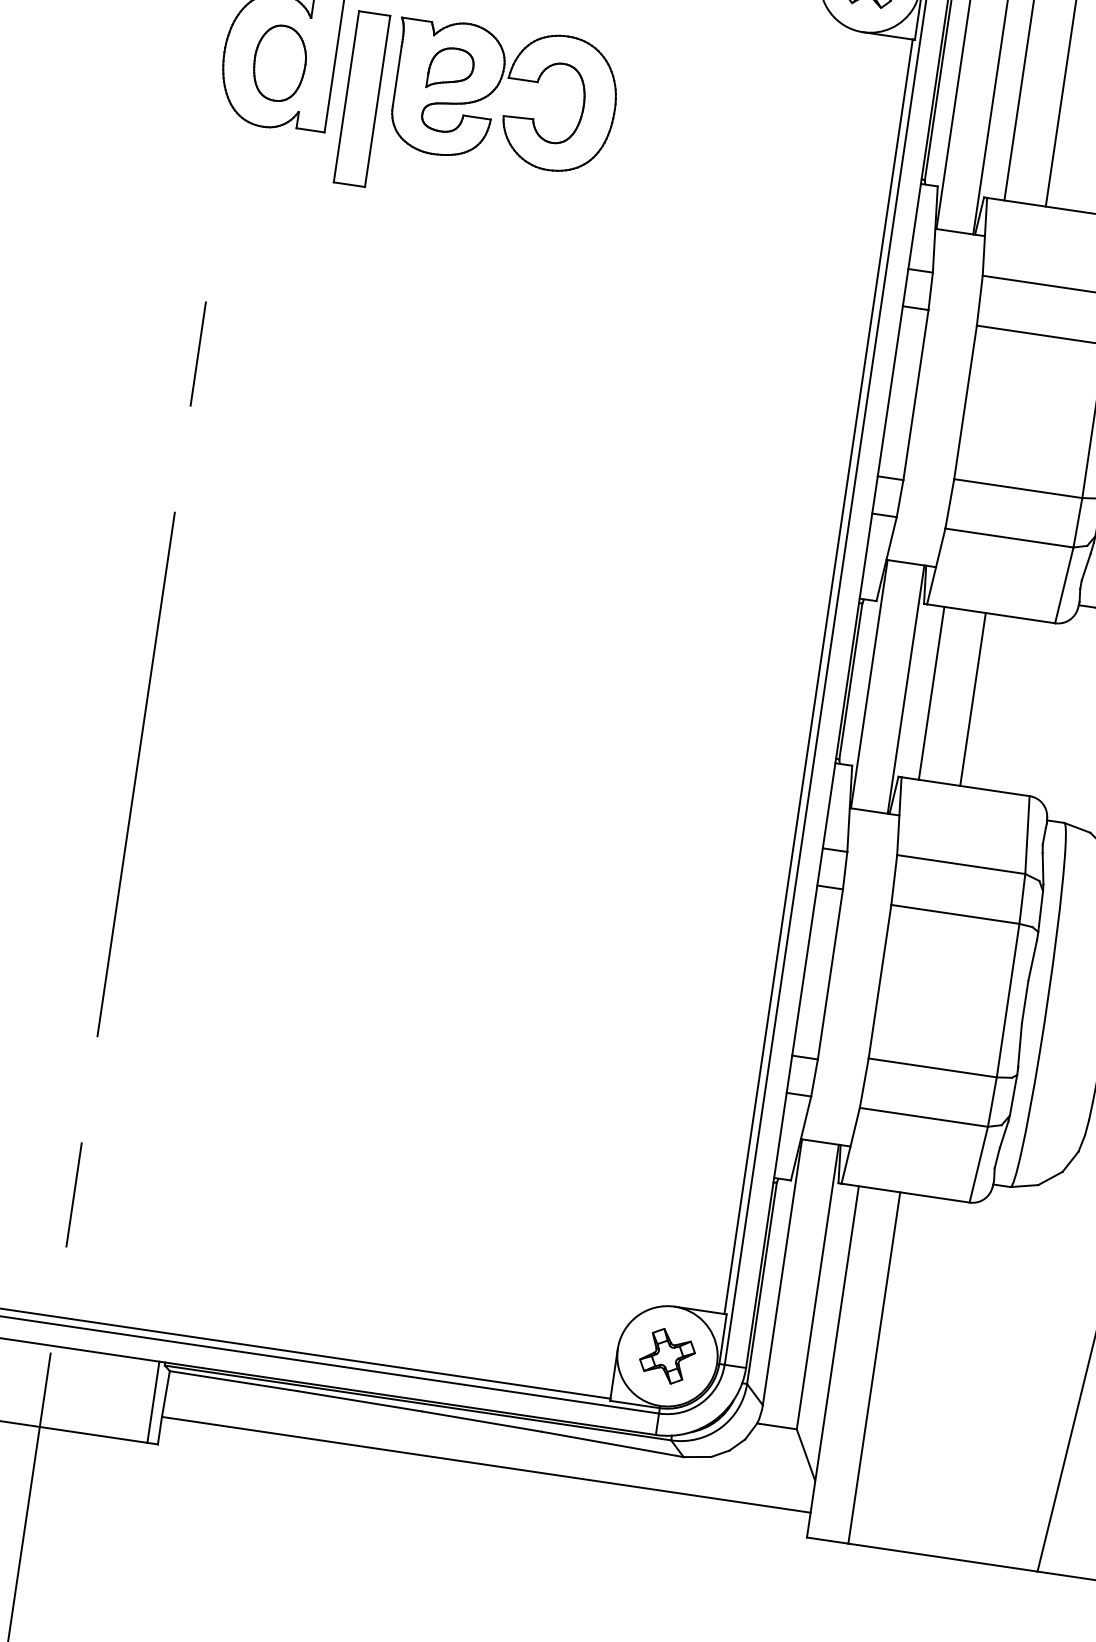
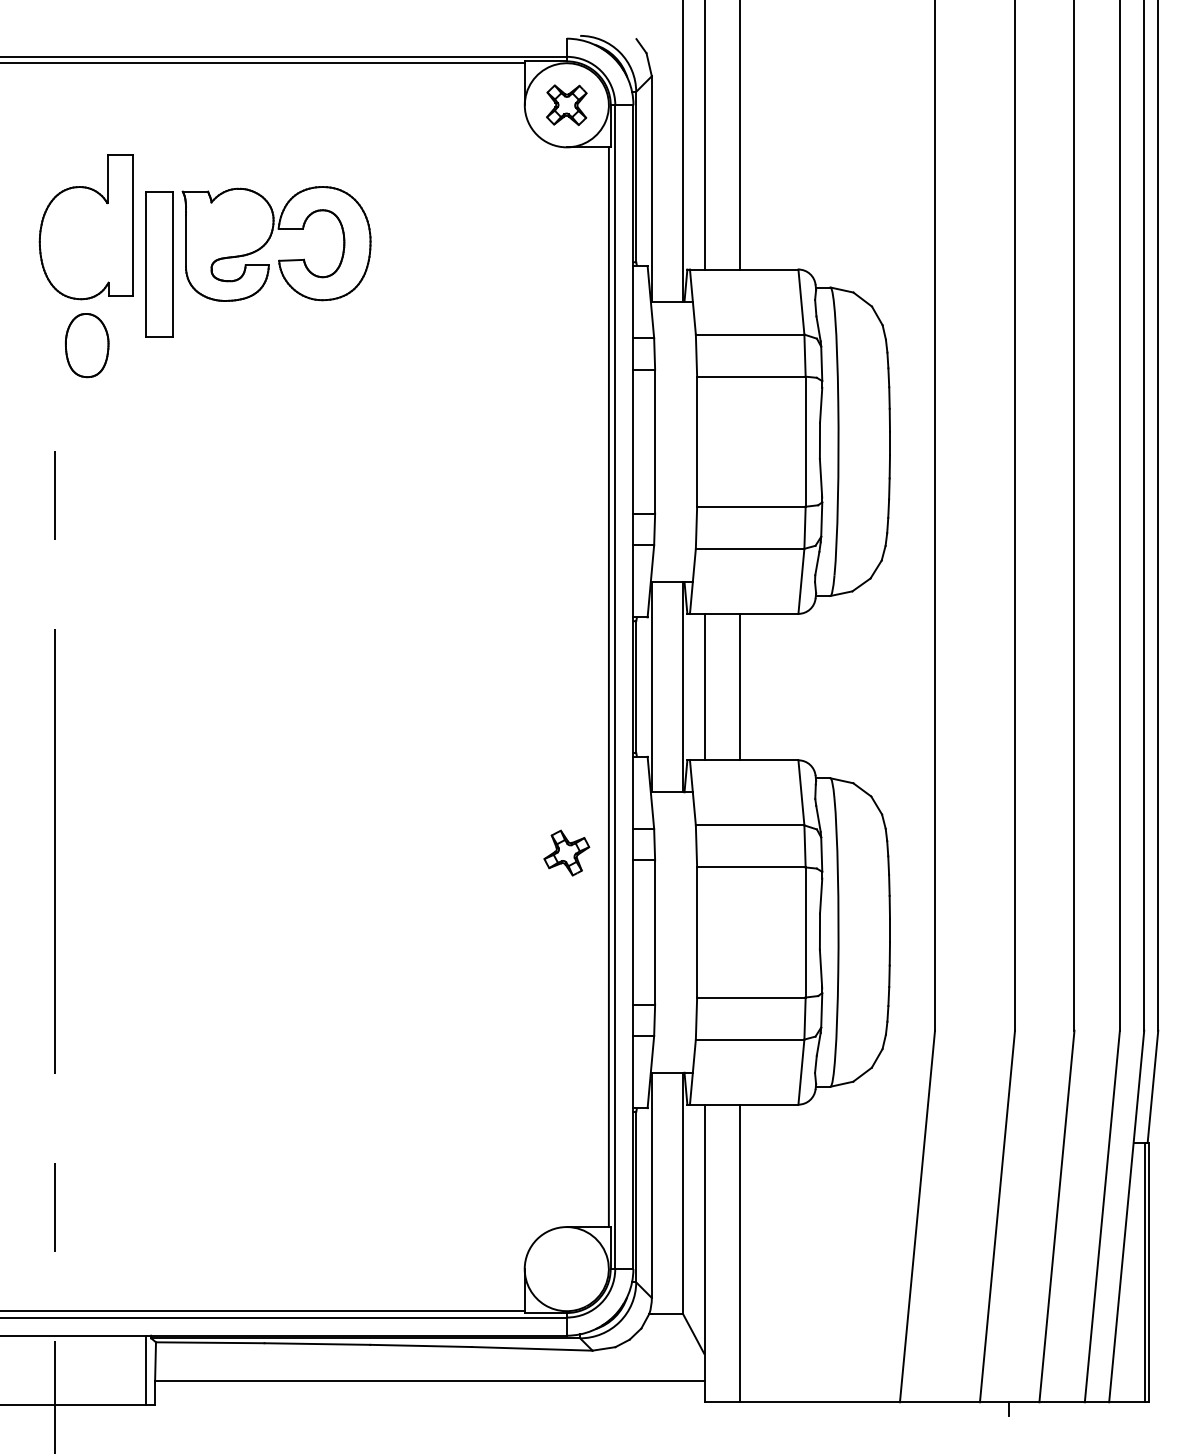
part: (280, 63) -> (87, 345), moved
part: (450, 69) -> (229, 228), removed
part: (667, 1355) -> (566, 852), moved

